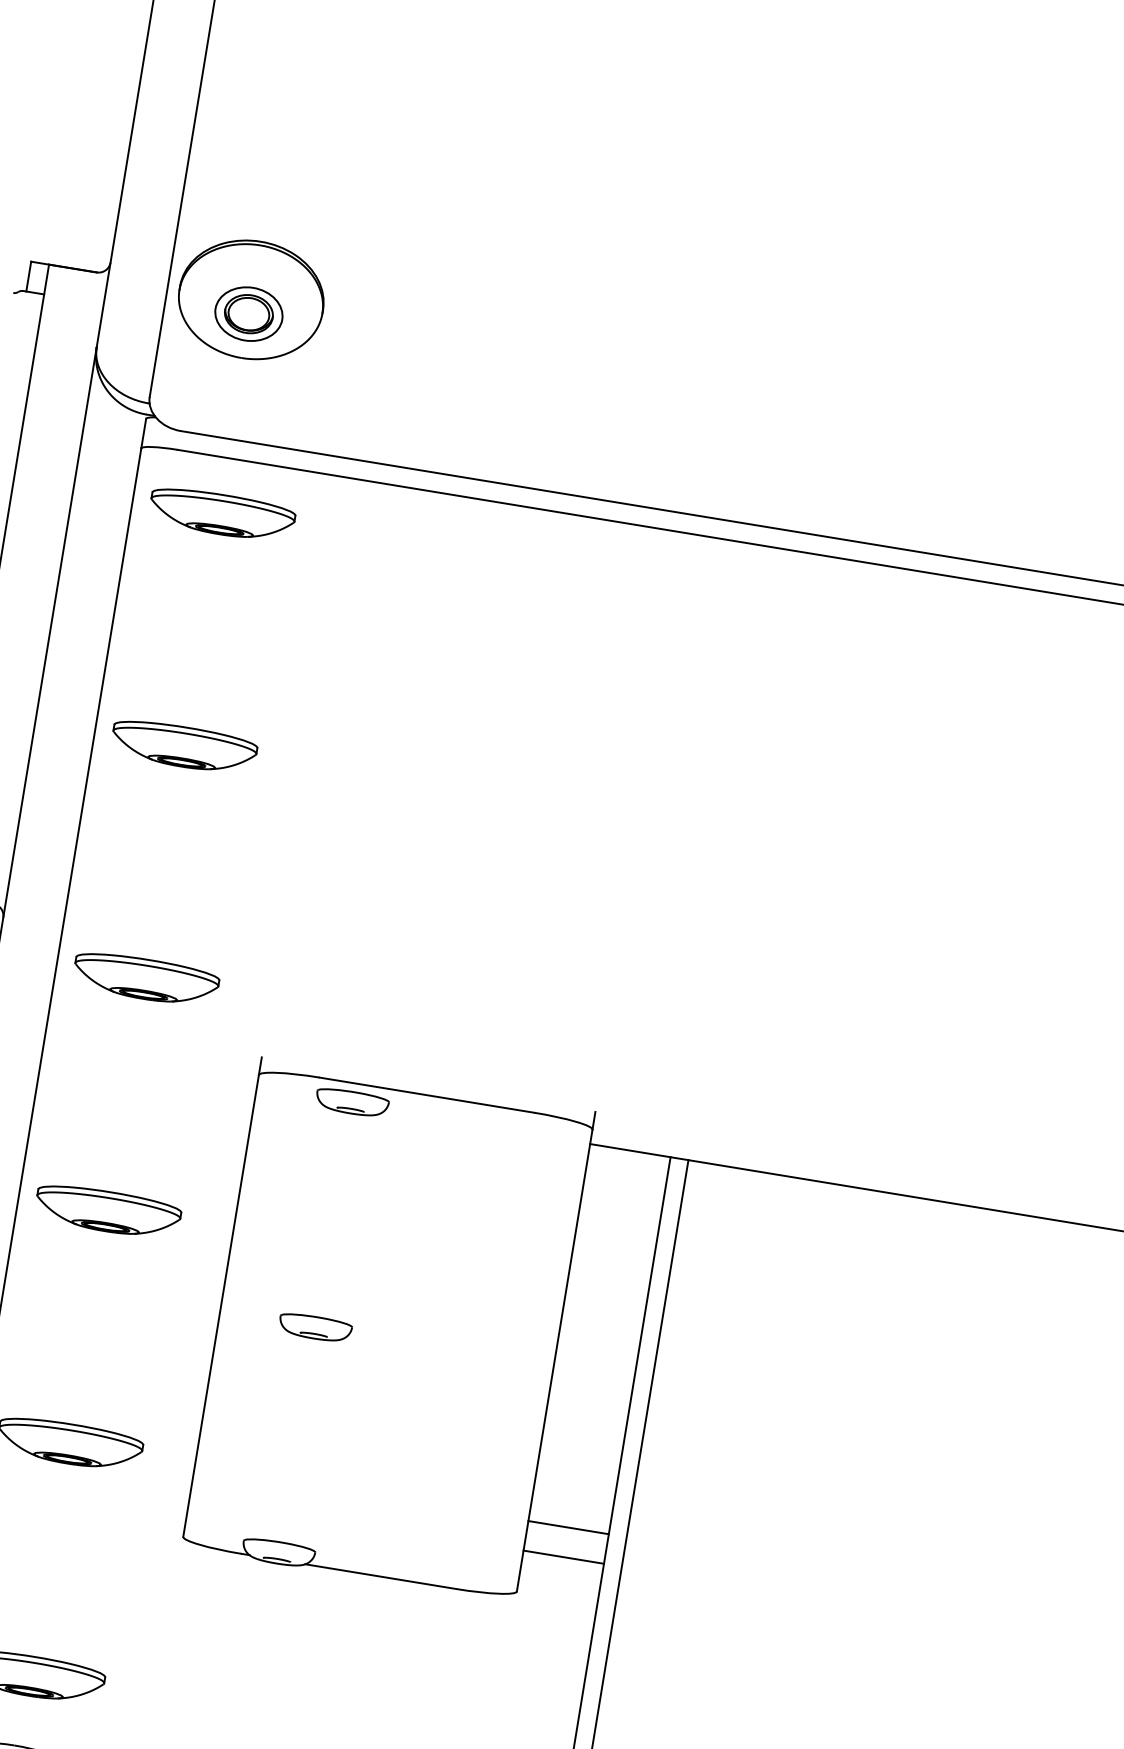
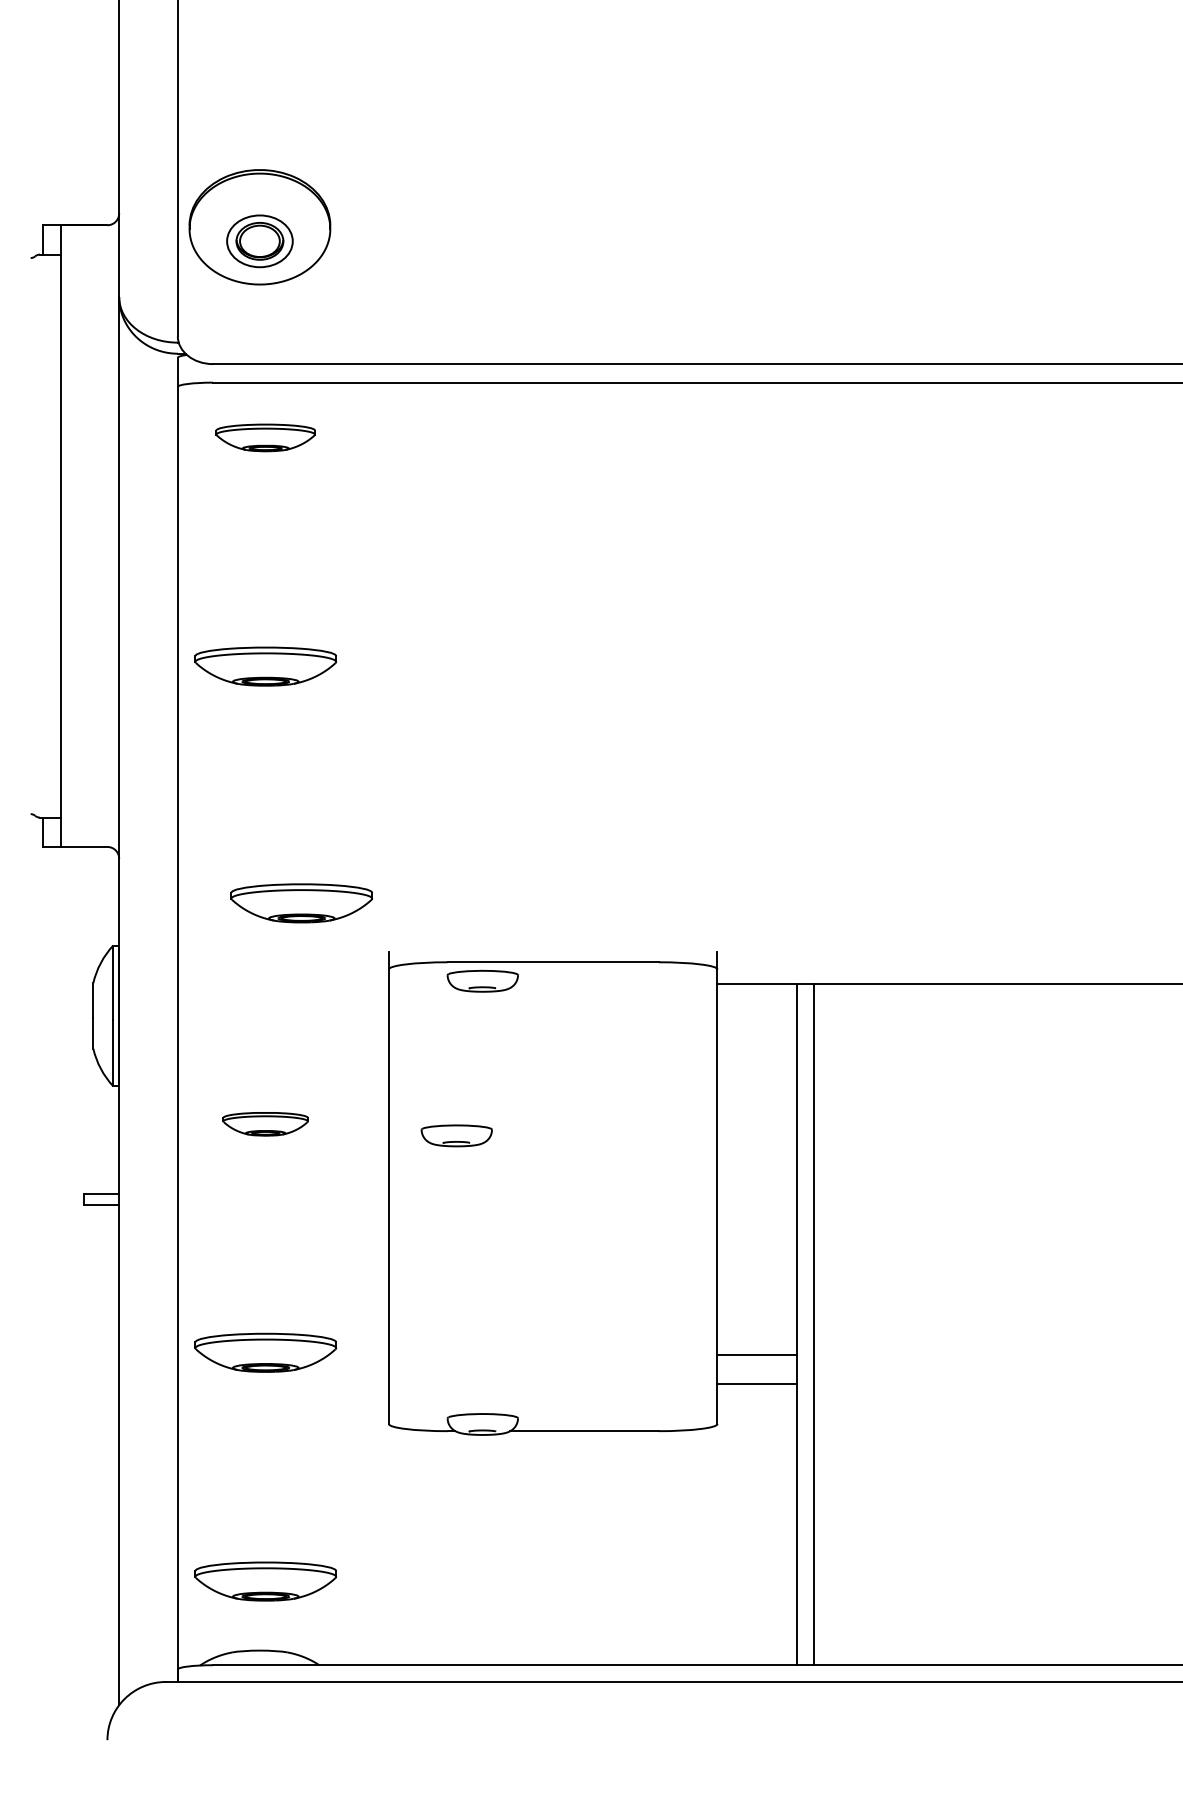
part: (221, 514) -> (265, 437), size x0.7
part: (145, 979) -> (301, 903), moved
part: (107, 1212) -> (265, 1124), size x0.6
part: (315, 1327) -> (456, 1135), moved

